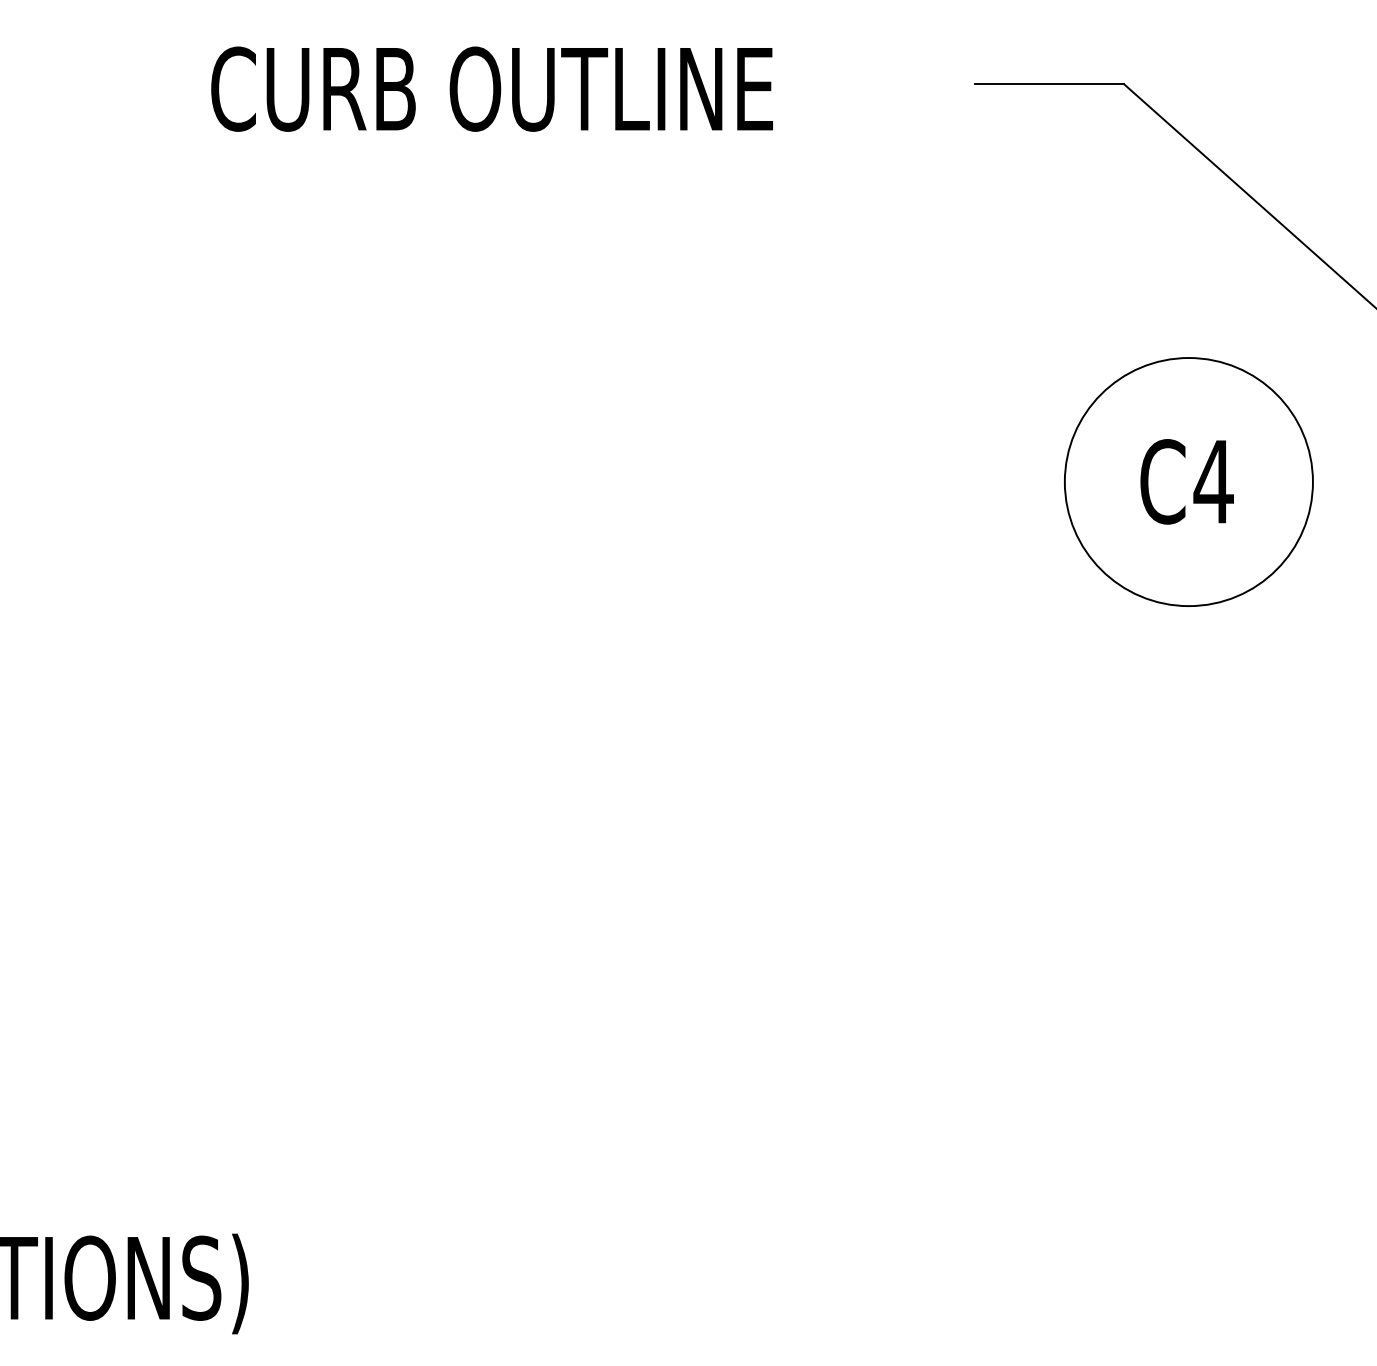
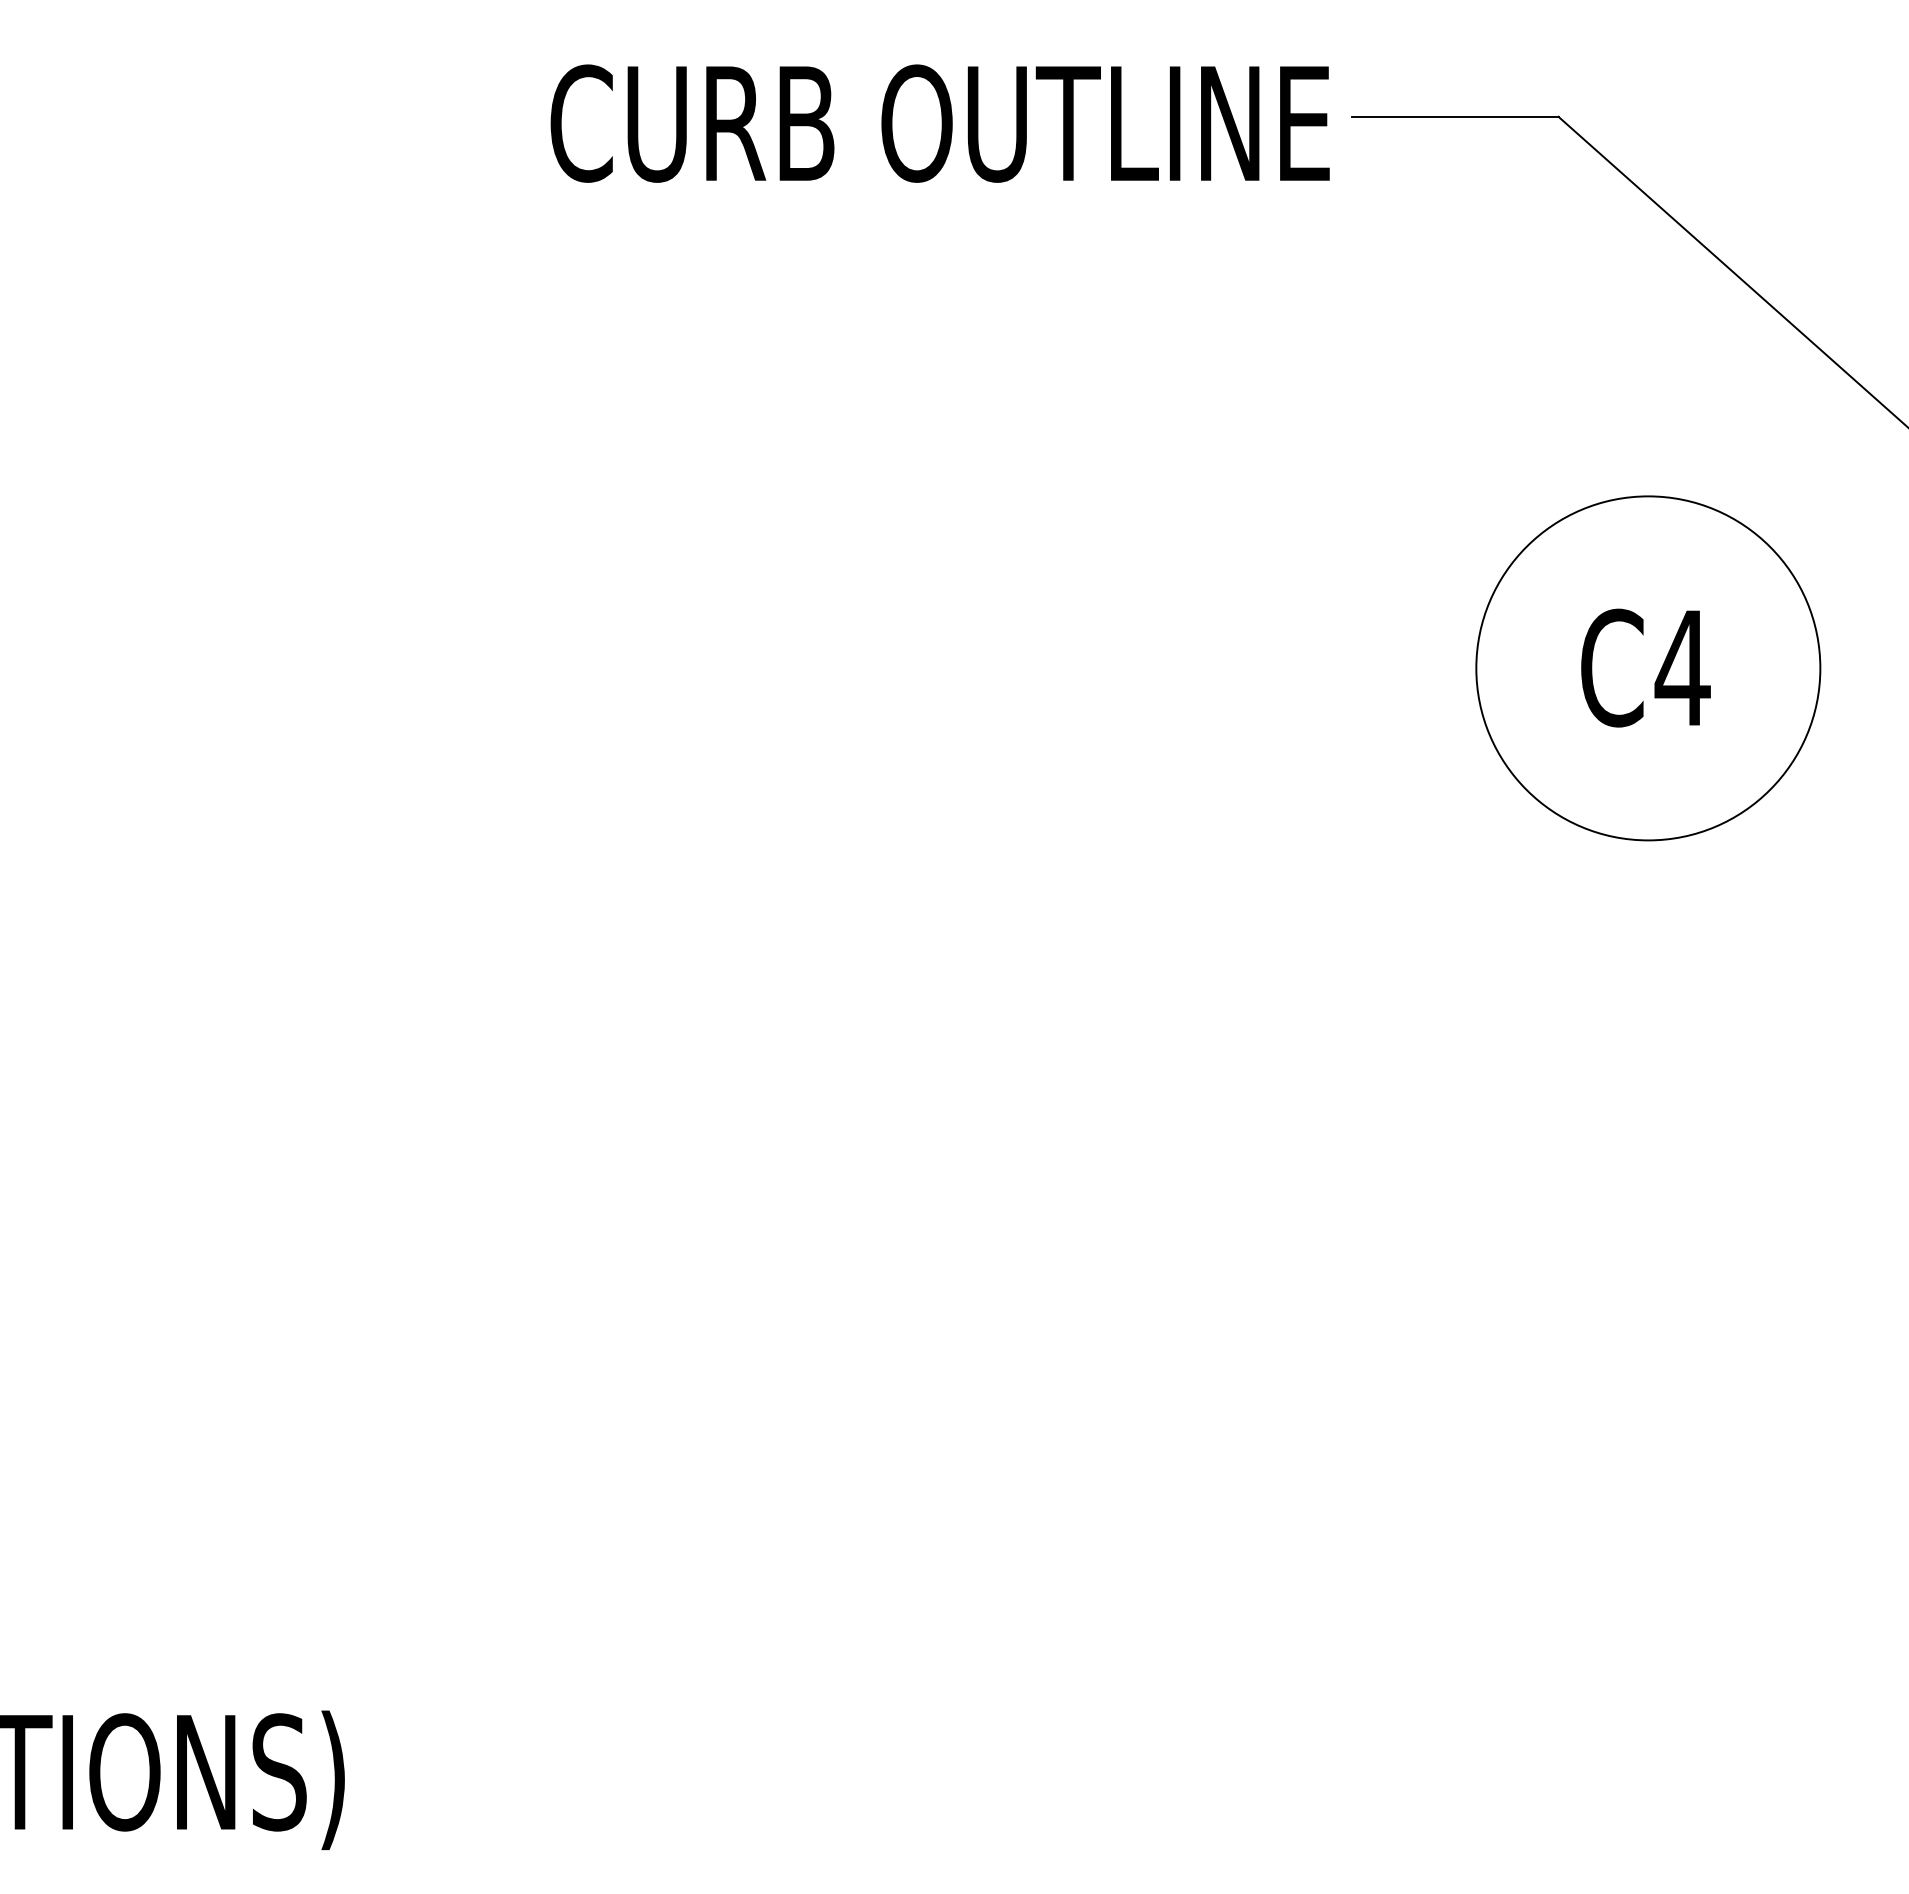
text: (491, 89) -> (939, 123), moved

